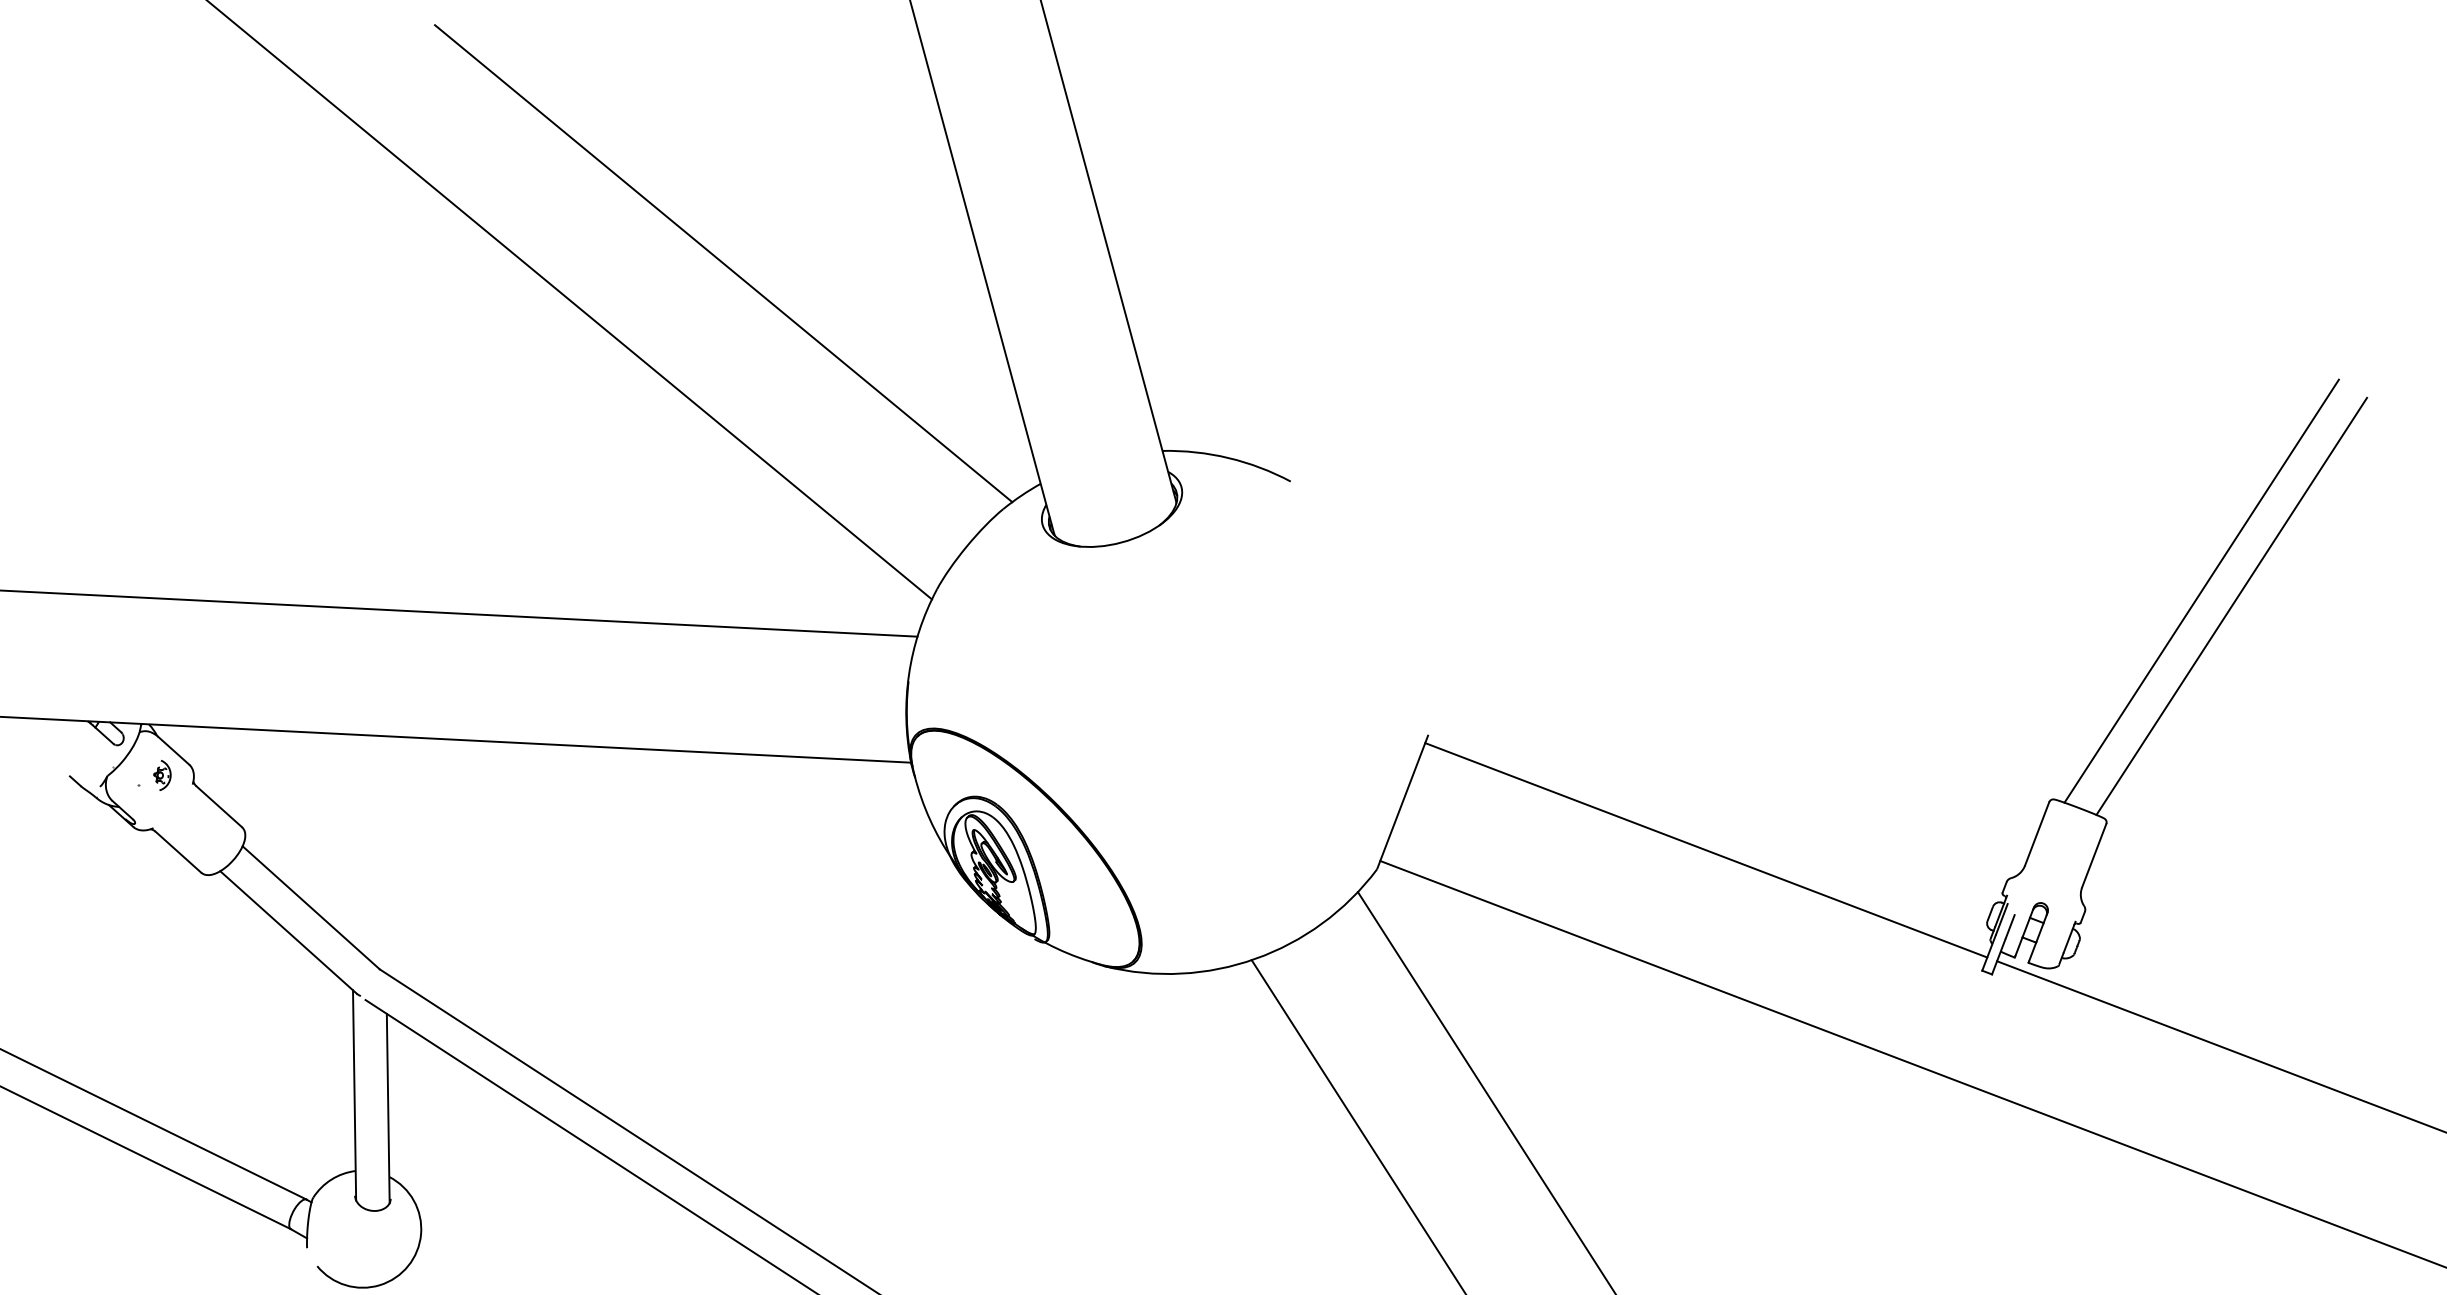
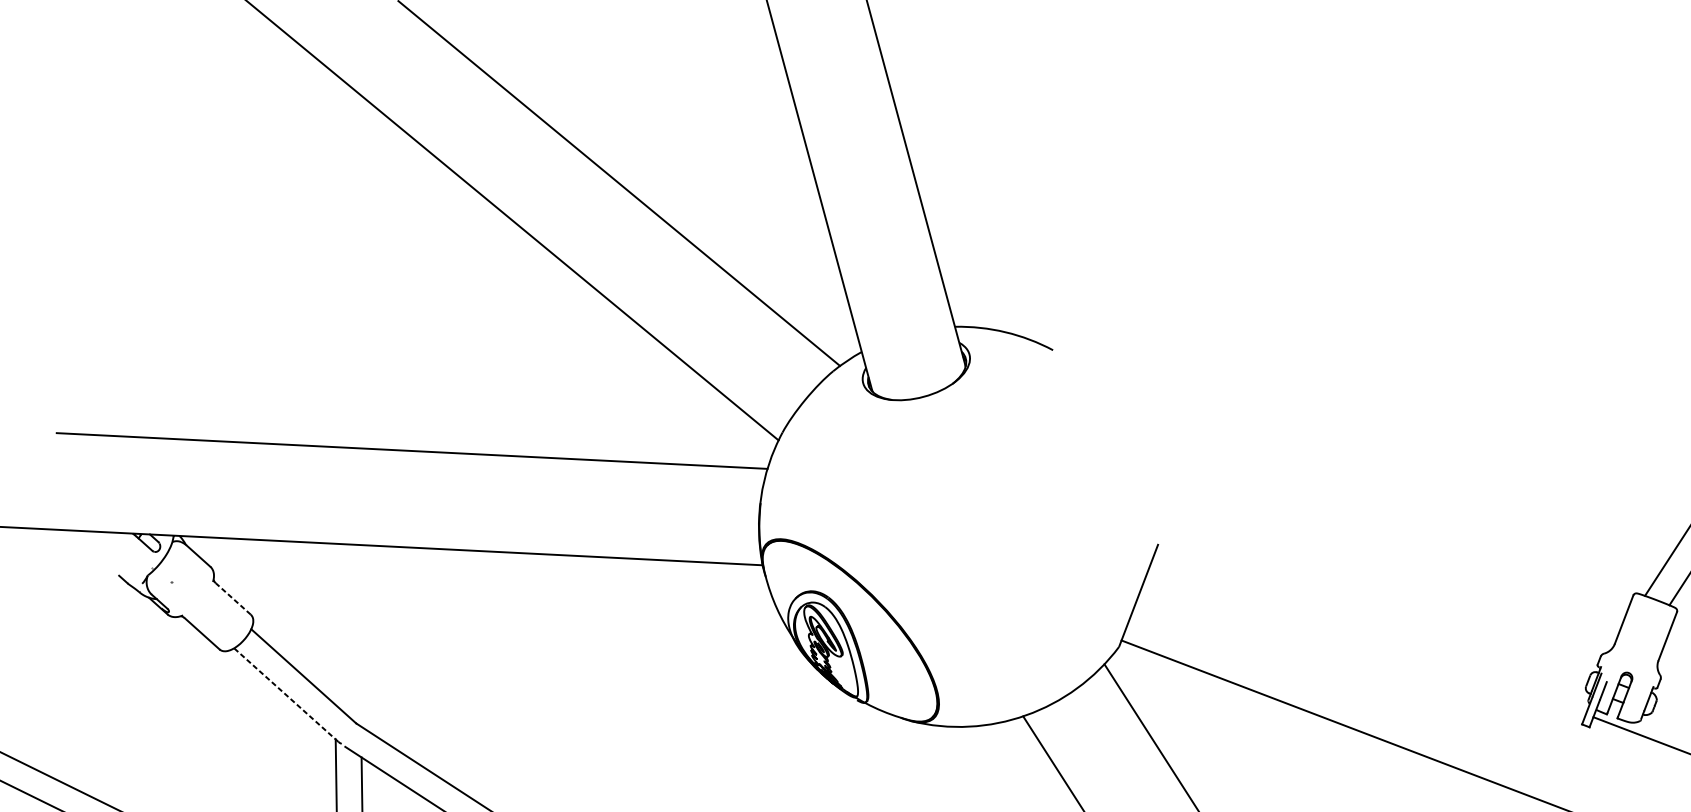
part: (162, 774) -> (189, 574), removed
line: (219, 806) -> (233, 598), solid -> dashed
line: (1706, 850) -> (1371, 632), removed
line: (288, 932) -> (286, 695), solid -> dashed

